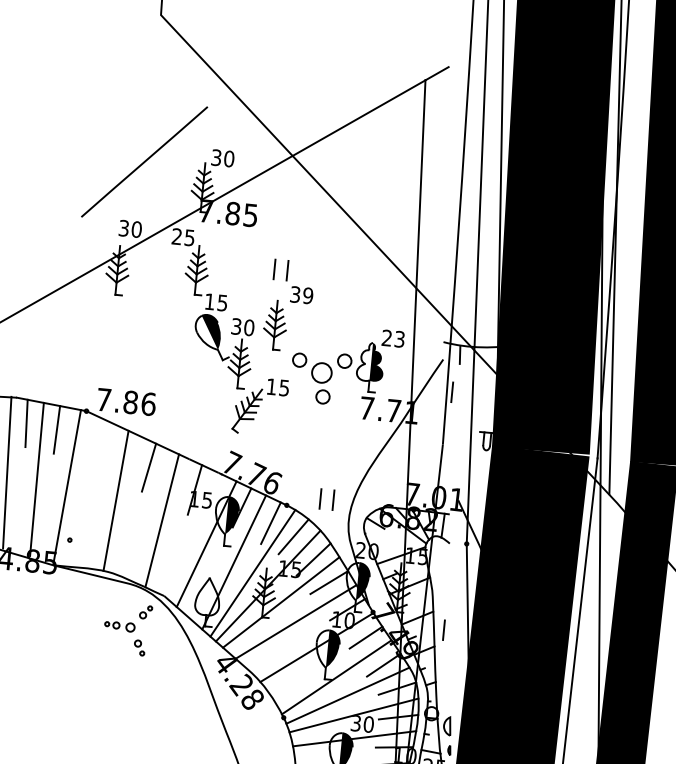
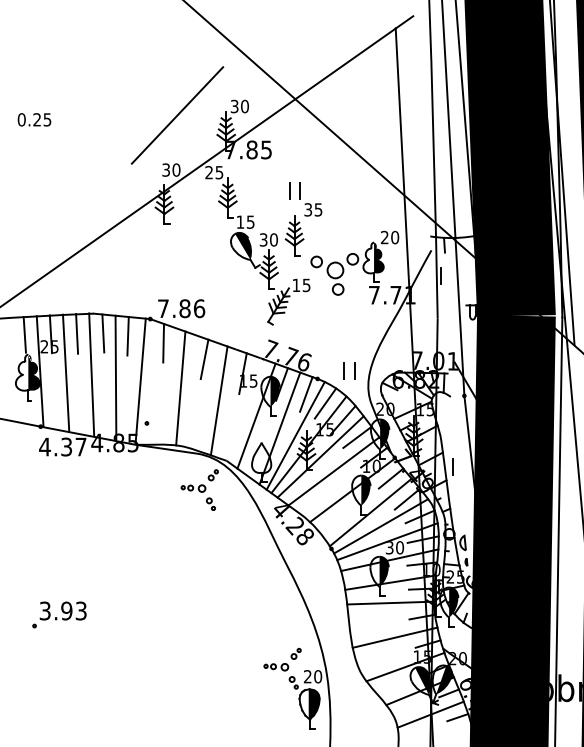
text: (308, 295) -> (318, 209), 39 -> 35
text: (400, 339) -> (395, 237), 23 -> 20
line: (100, 441) -> (163, 342), added

